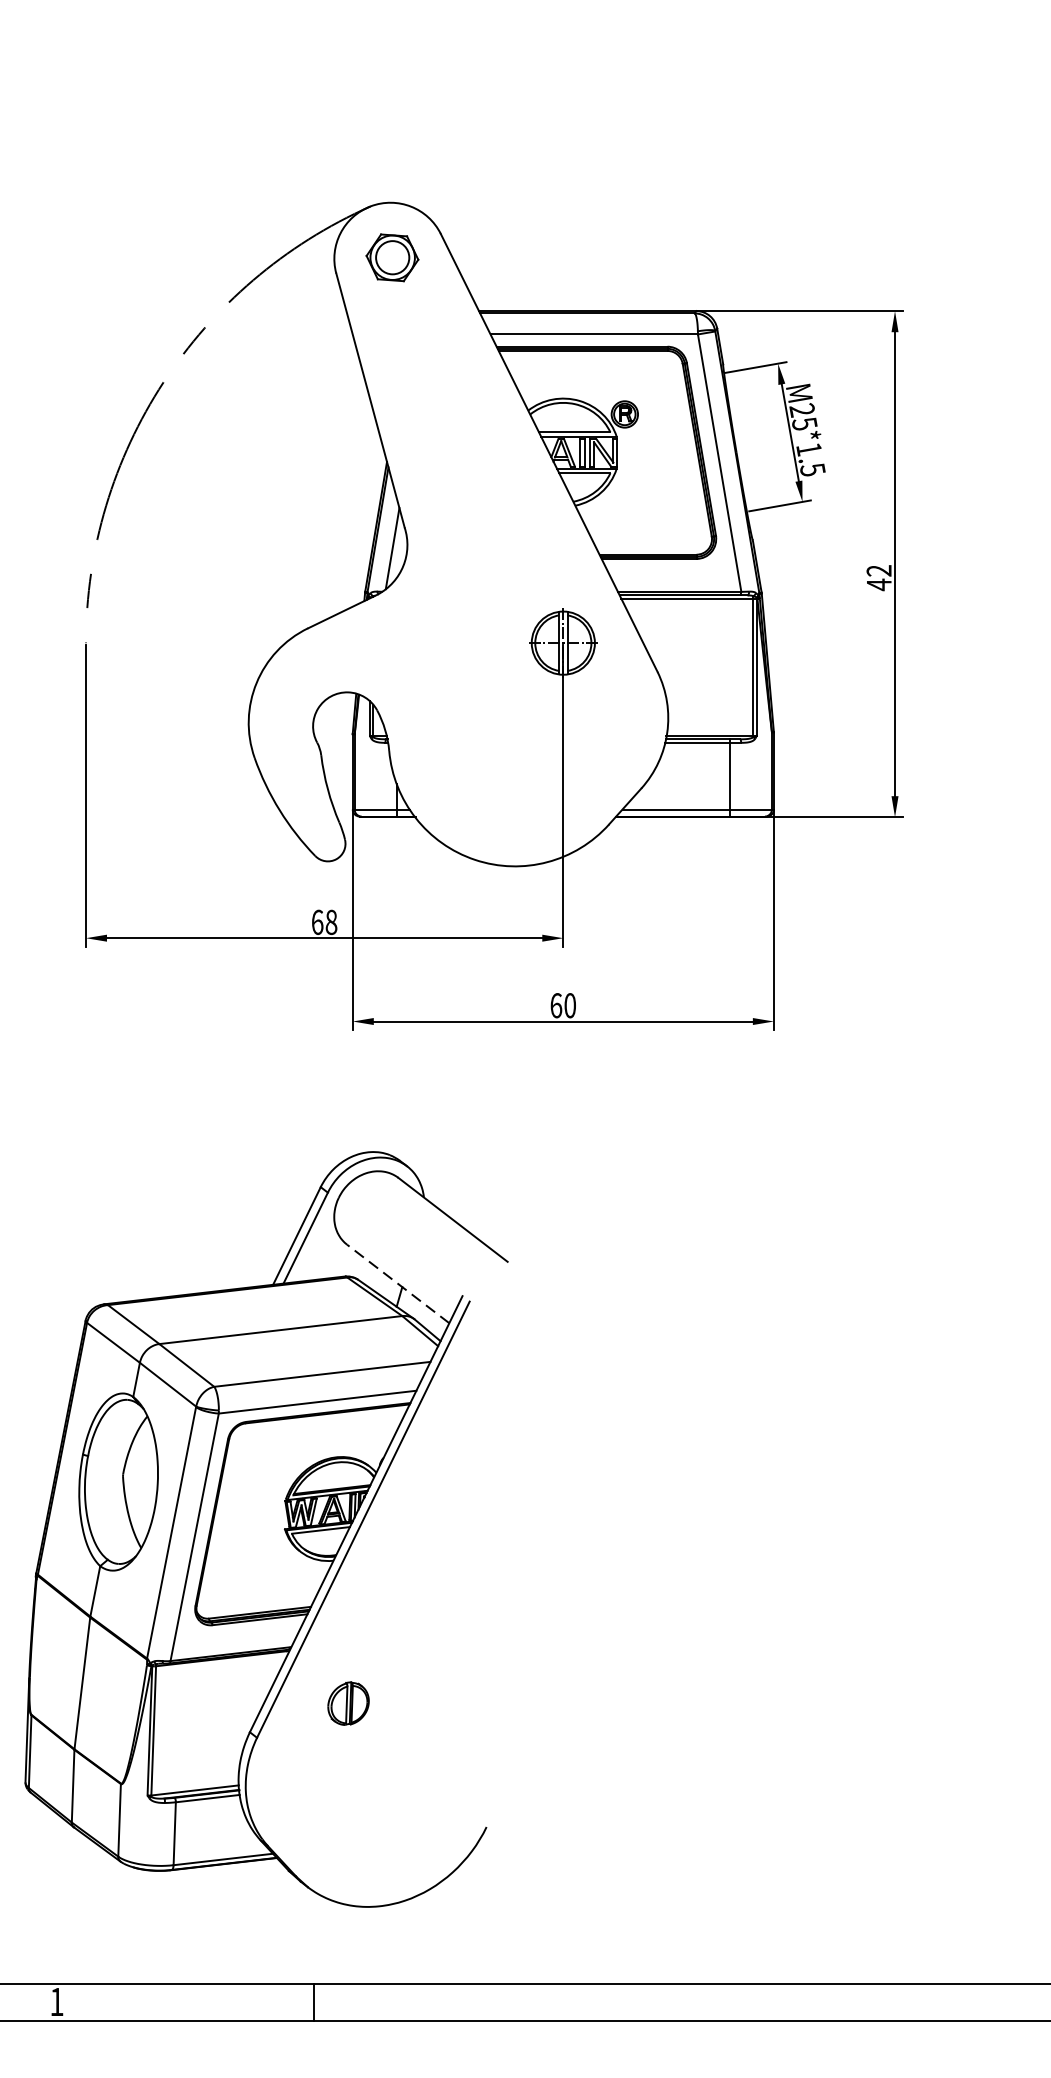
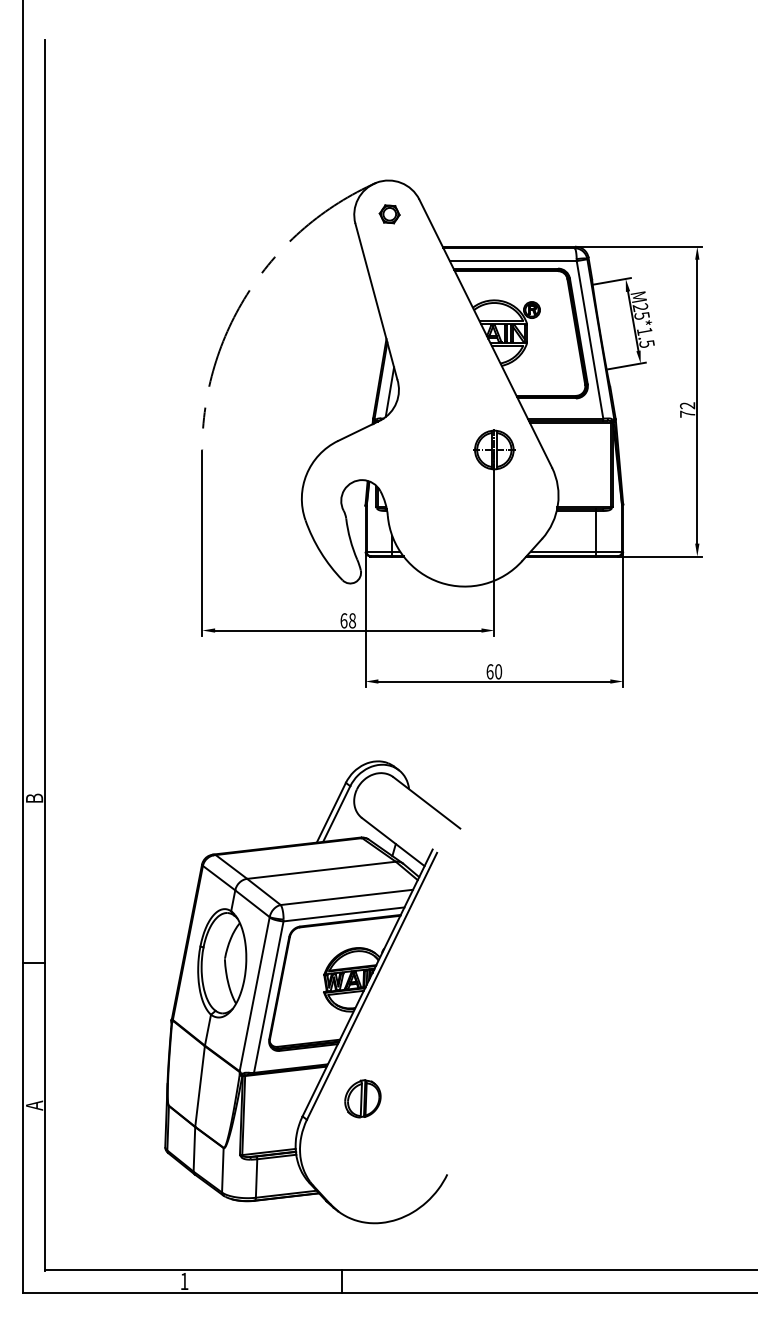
part: (391, 258) -> (389, 214), size x0.62
text: (878, 585) -> (687, 414), 42 -> 72
line: (396, 1282) -> (392, 841), dashed -> solid
part: (347, 1702) -> (362, 1098), size x1.43

